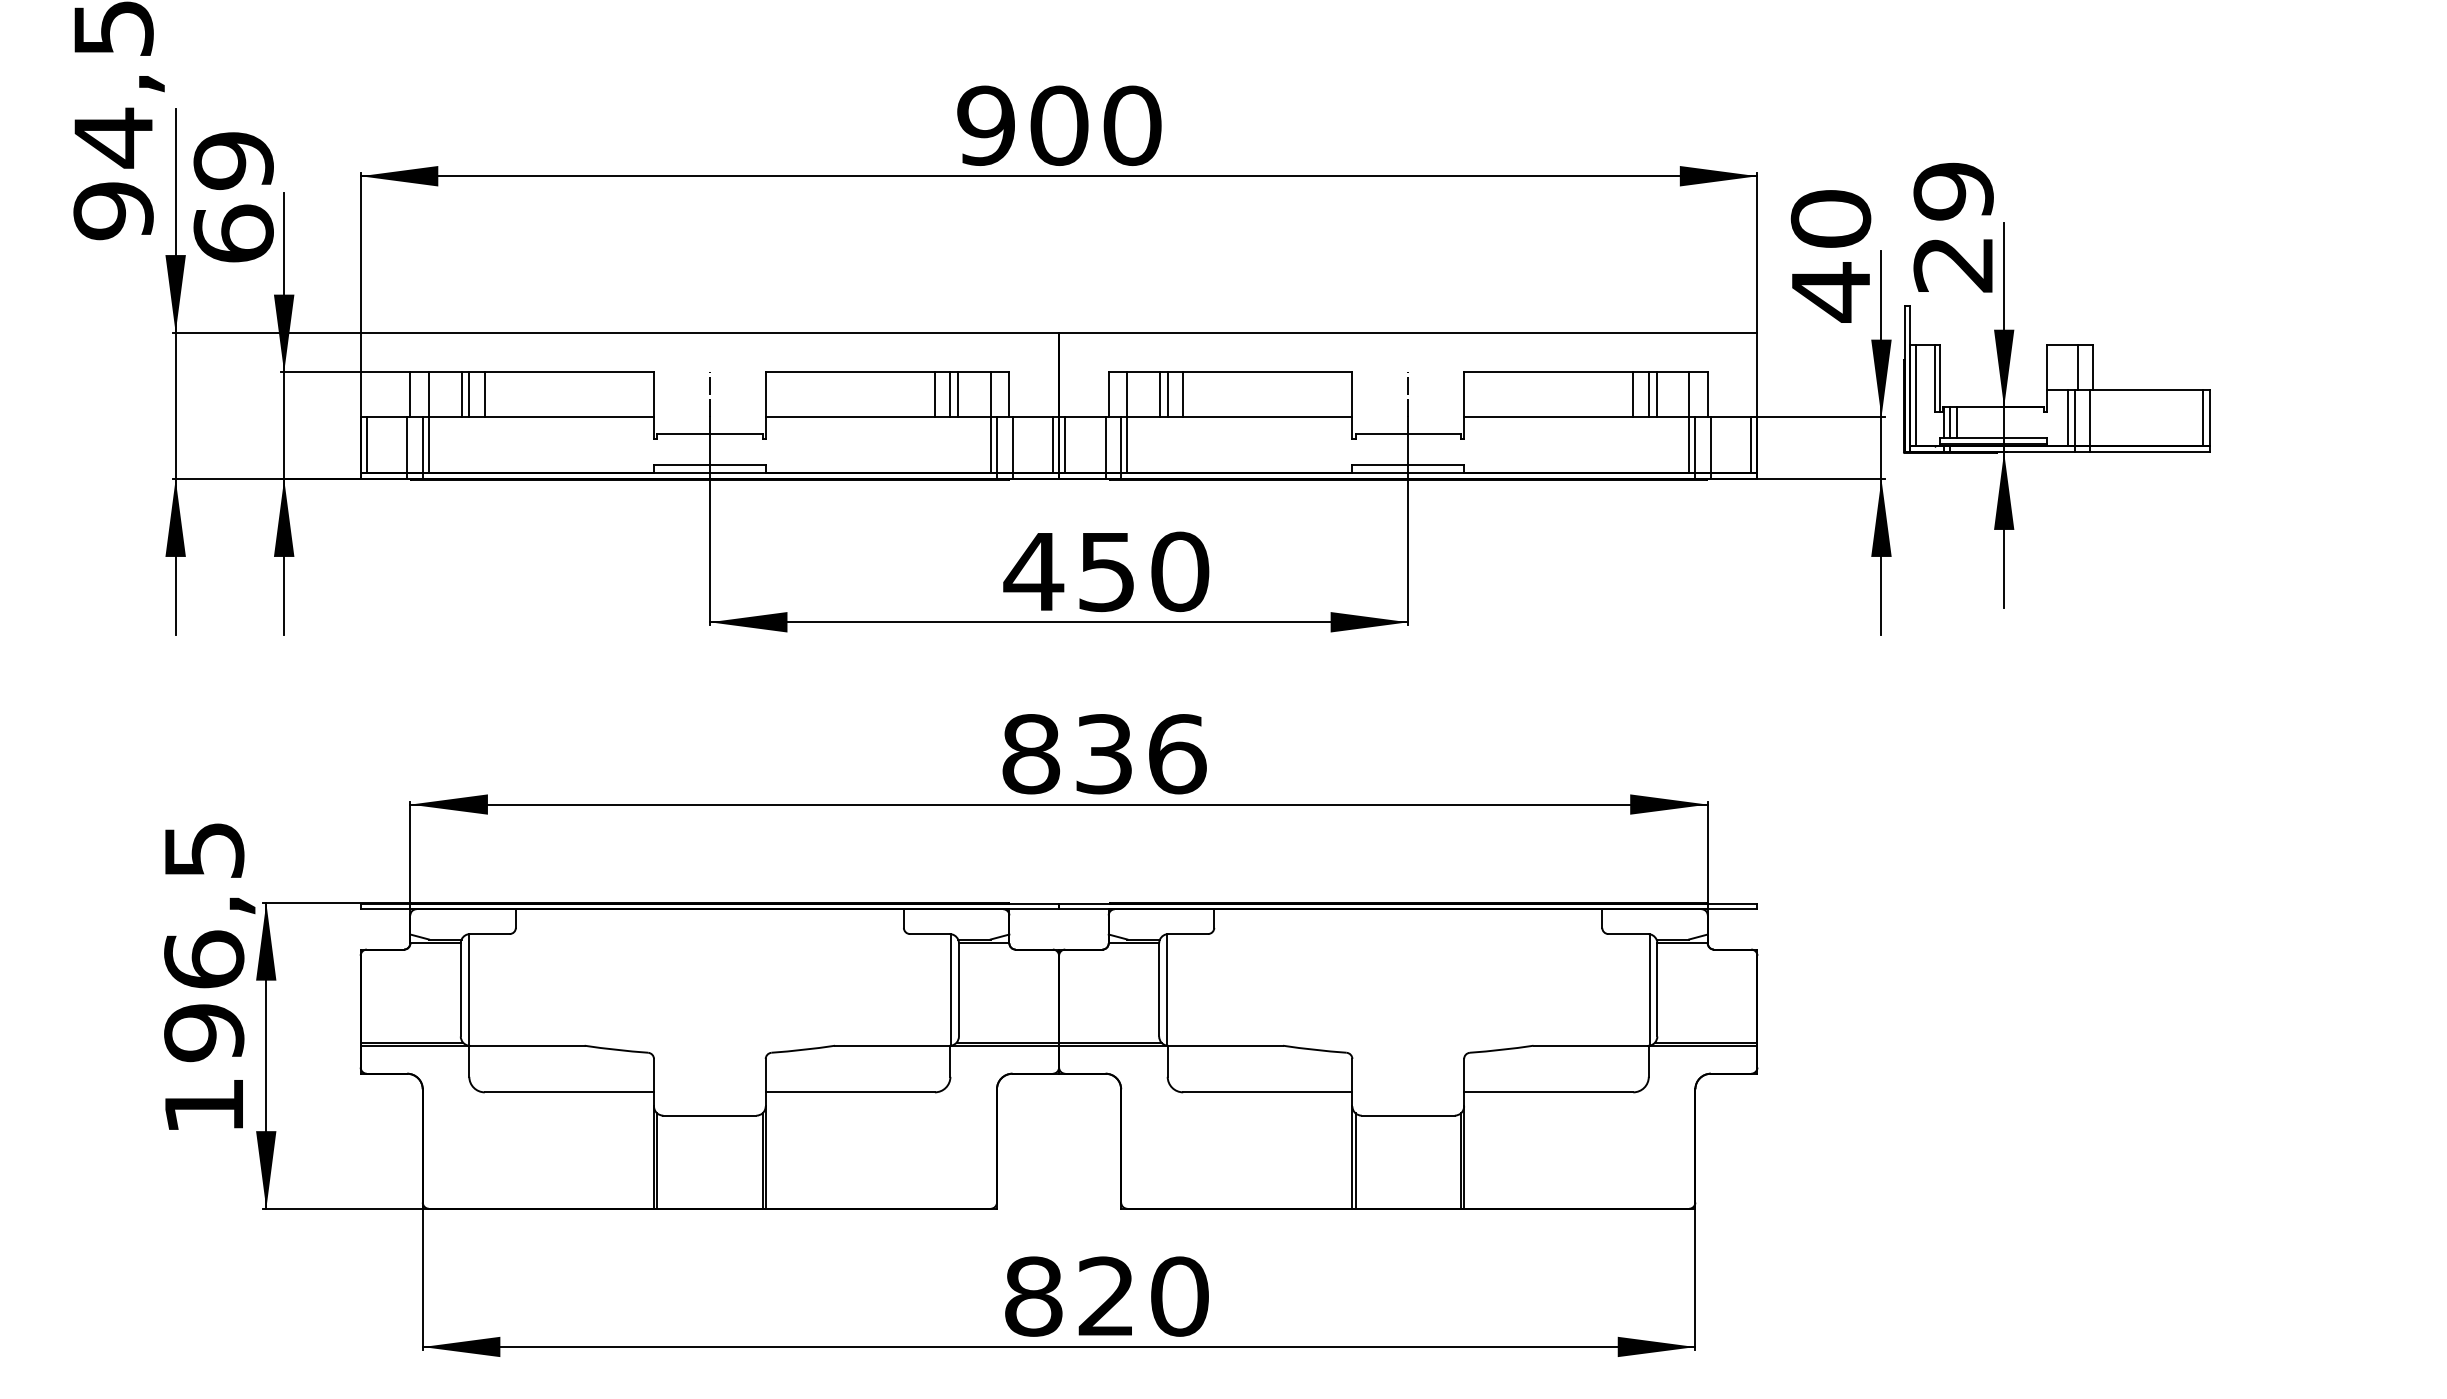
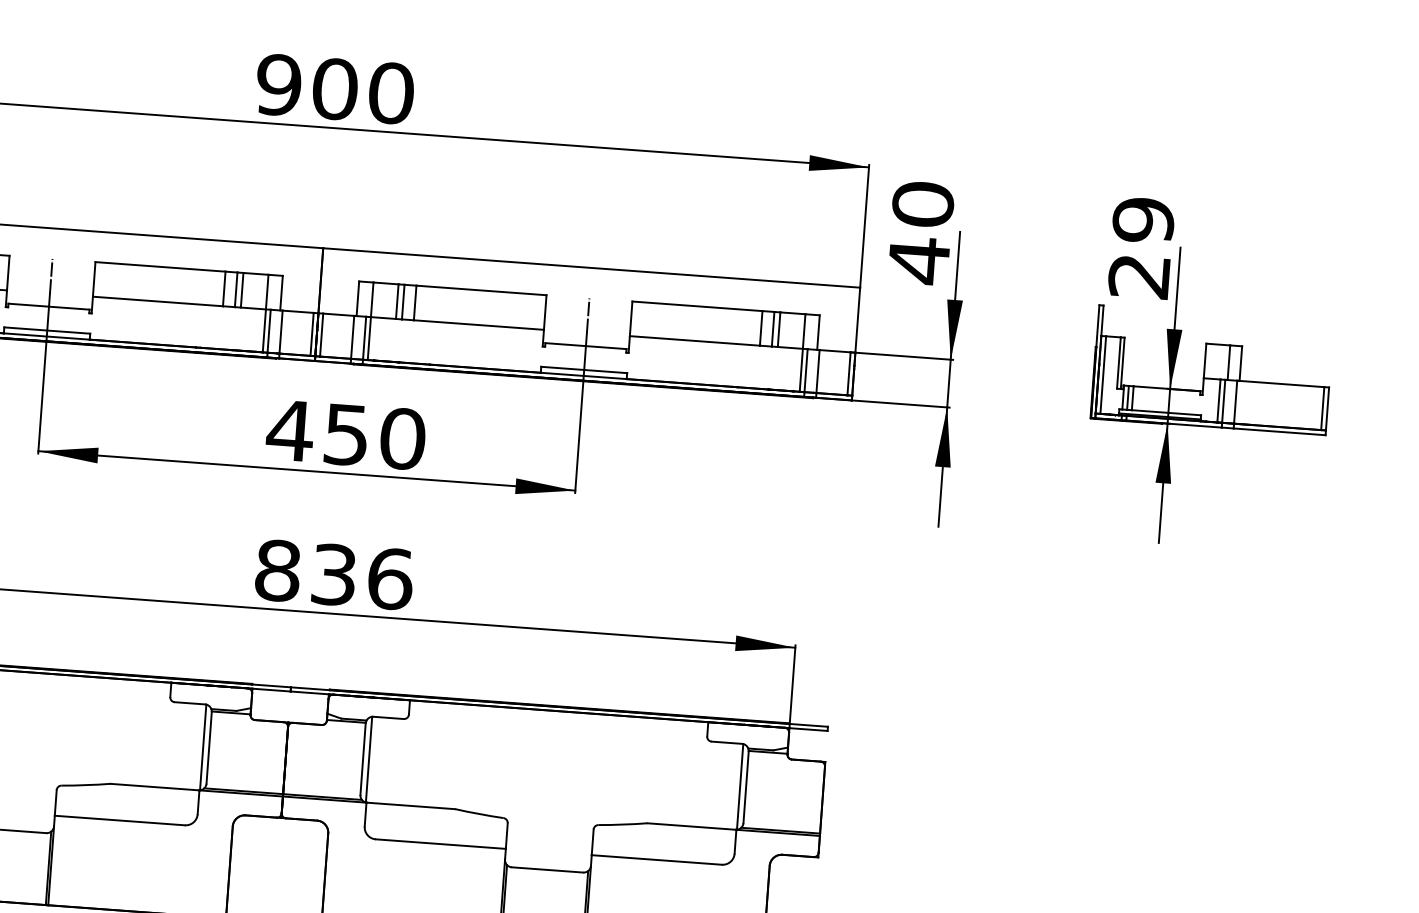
part: (2056, 385) -> (1211, 375), moved

